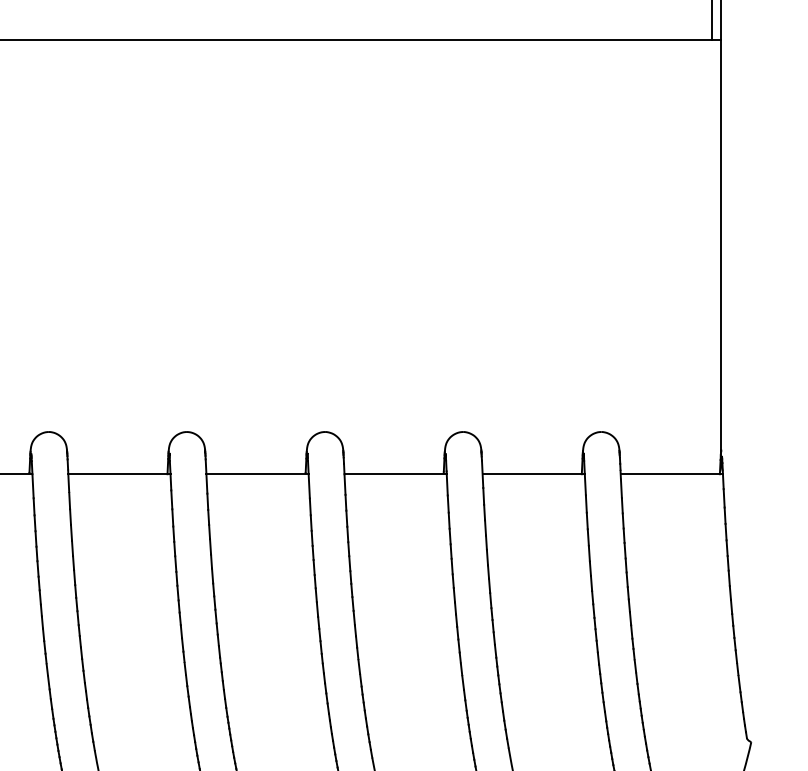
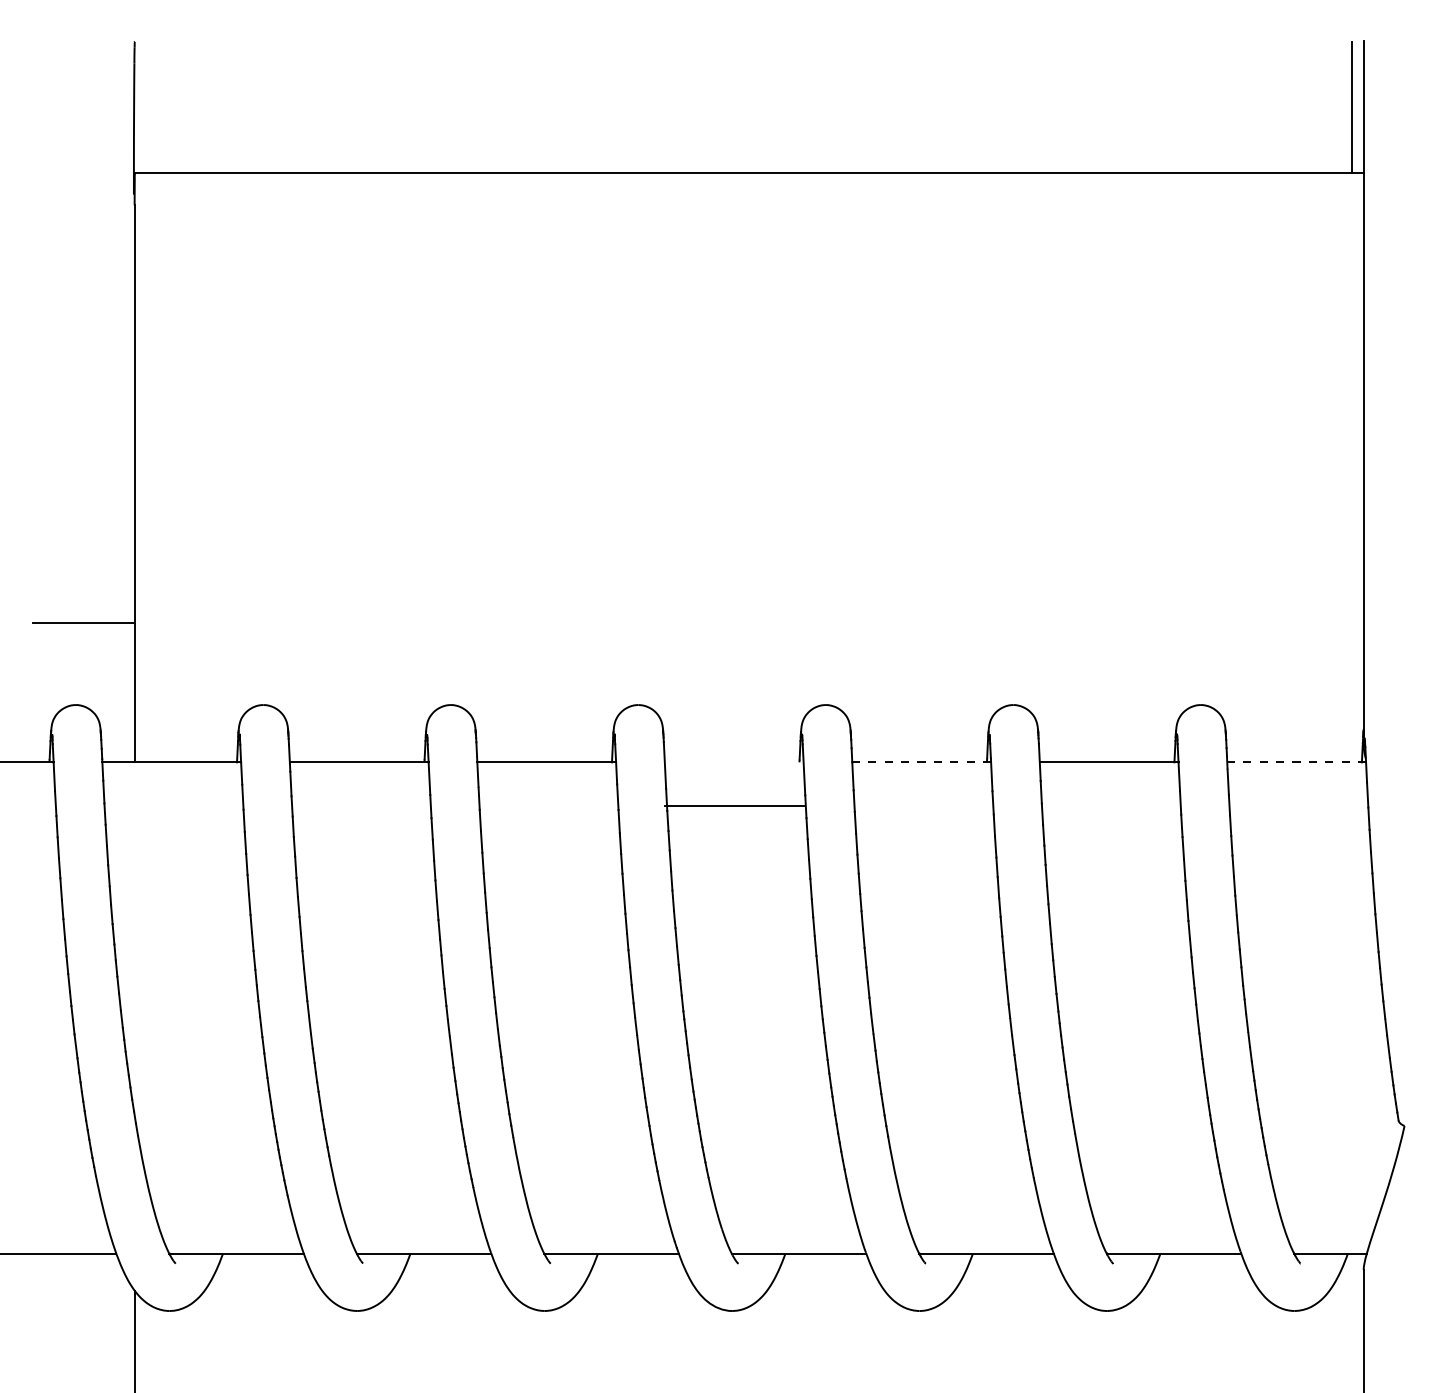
line: (257, 474) -> (733, 806), moved
line: (395, 474) -> (921, 762), solid -> dashed
line: (671, 474) -> (1296, 762), solid -> dashed

